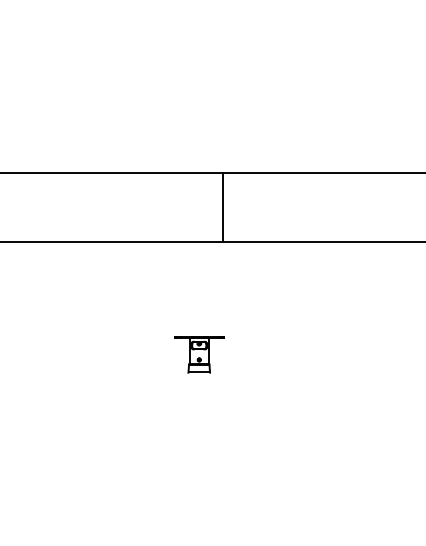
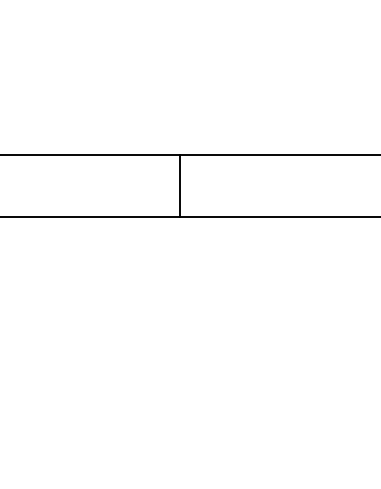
line: (223, 207) -> (179, 185), moved
part: (198, 354) -> (177, 317), removed

